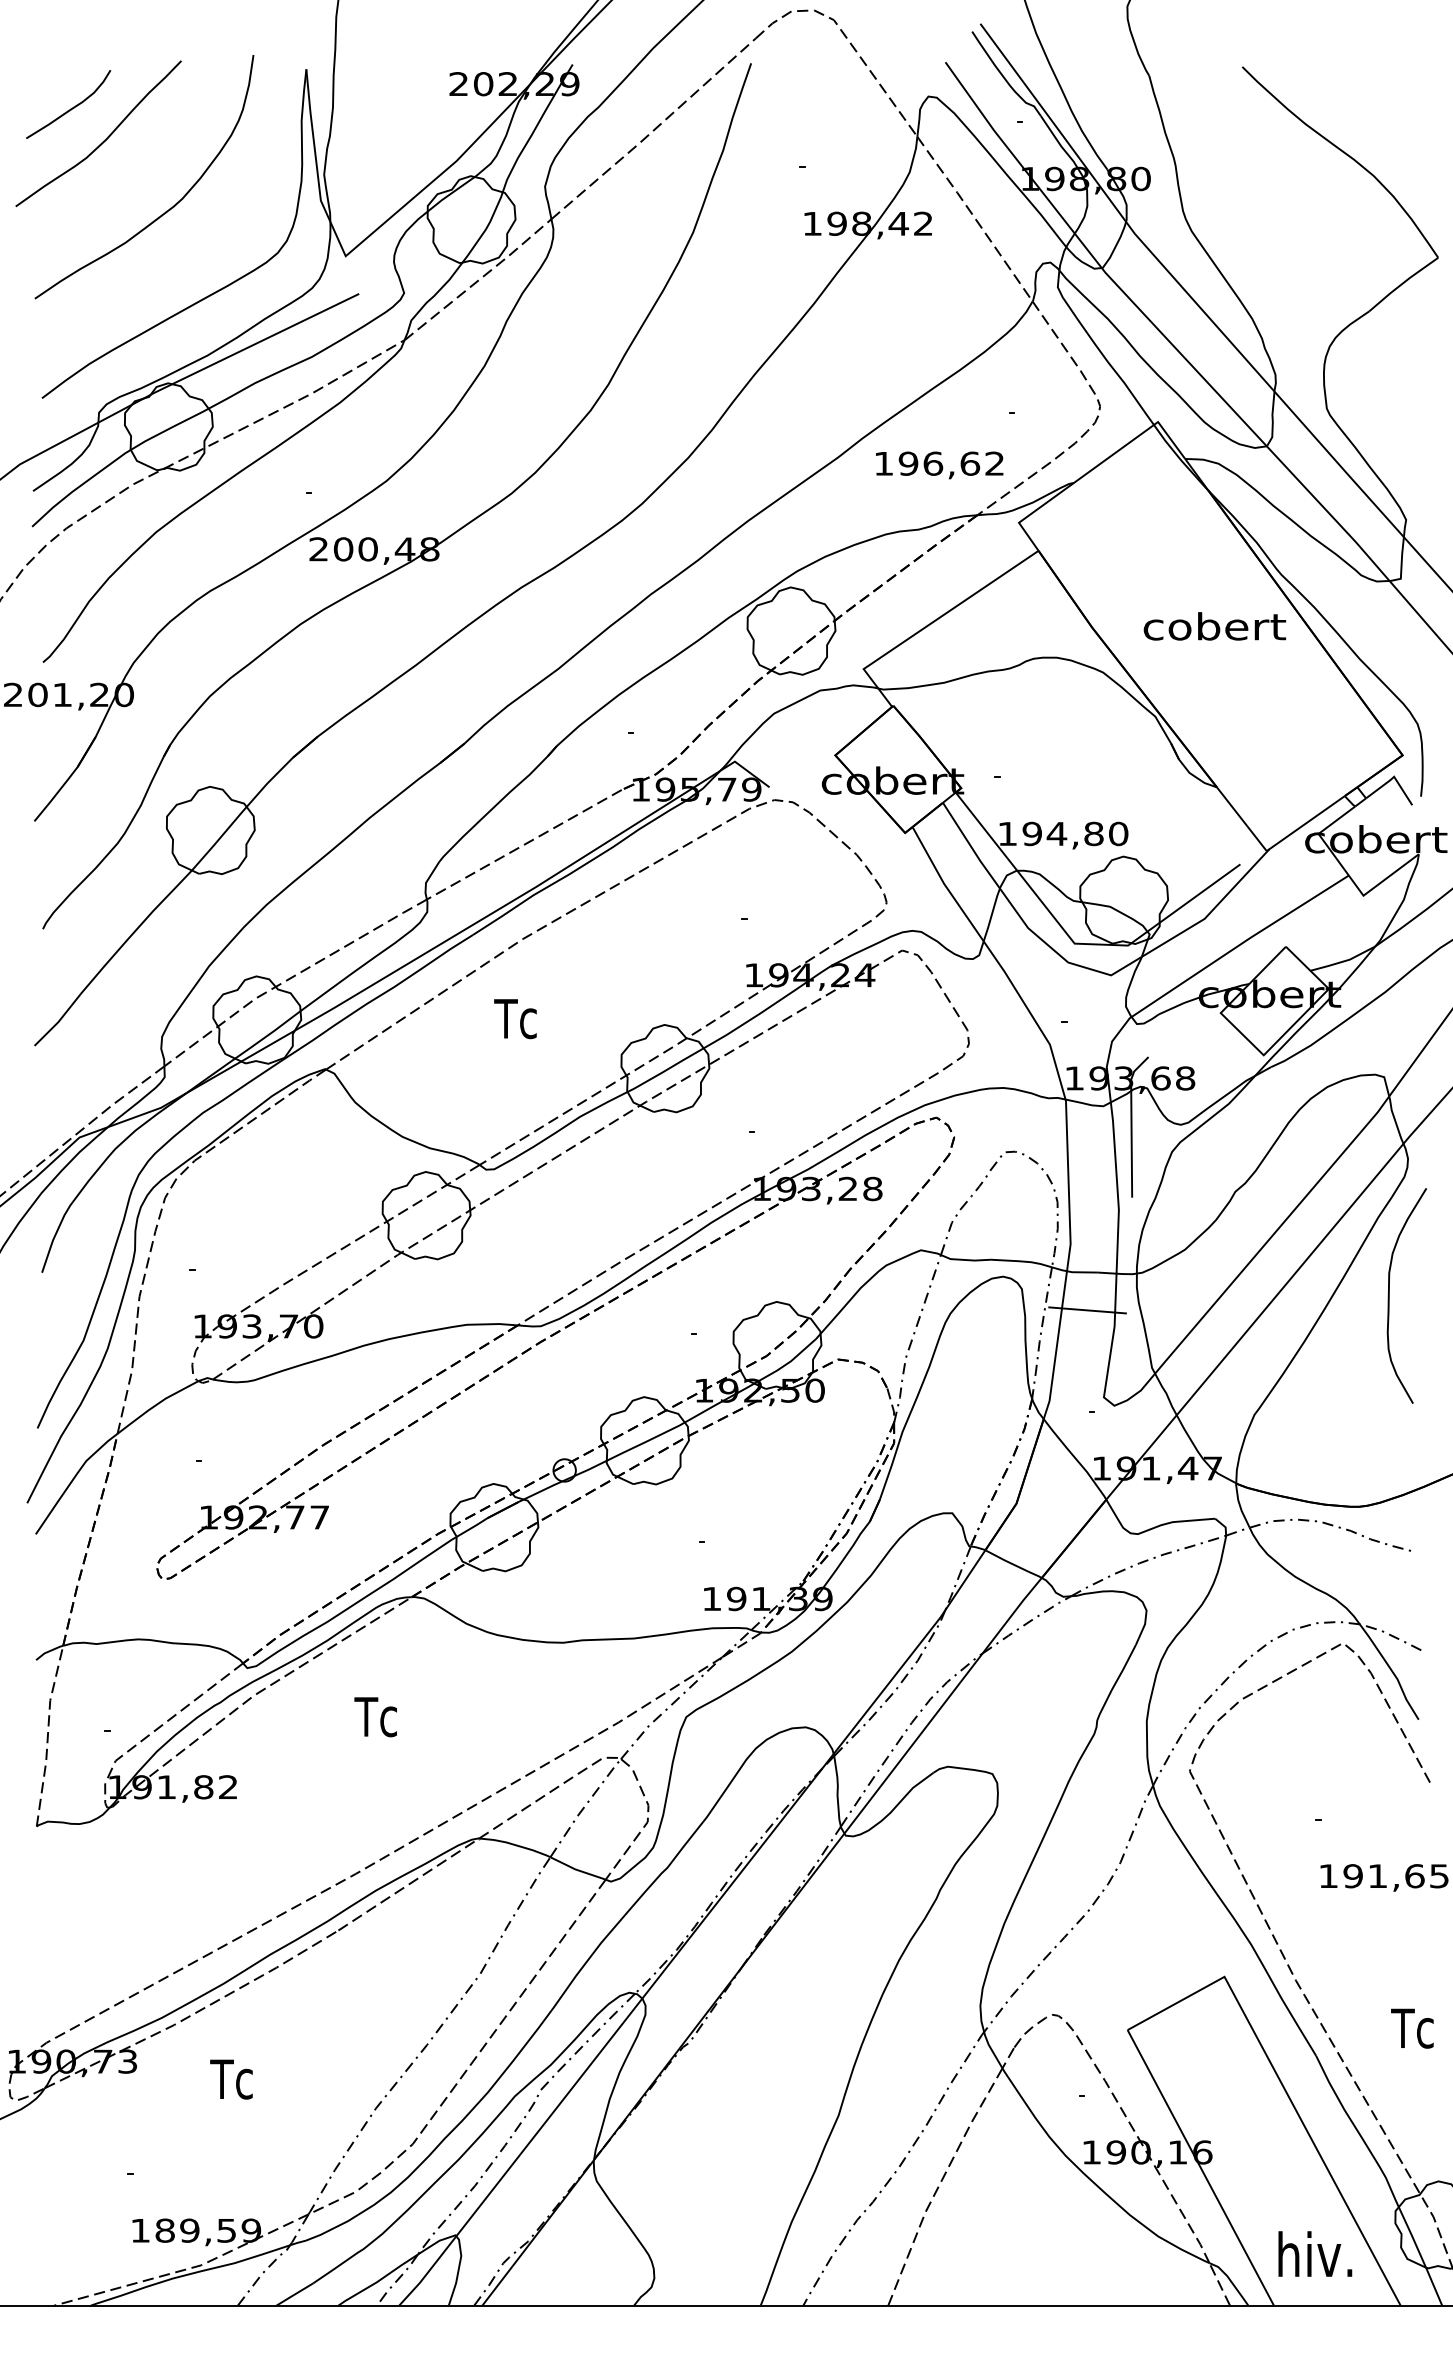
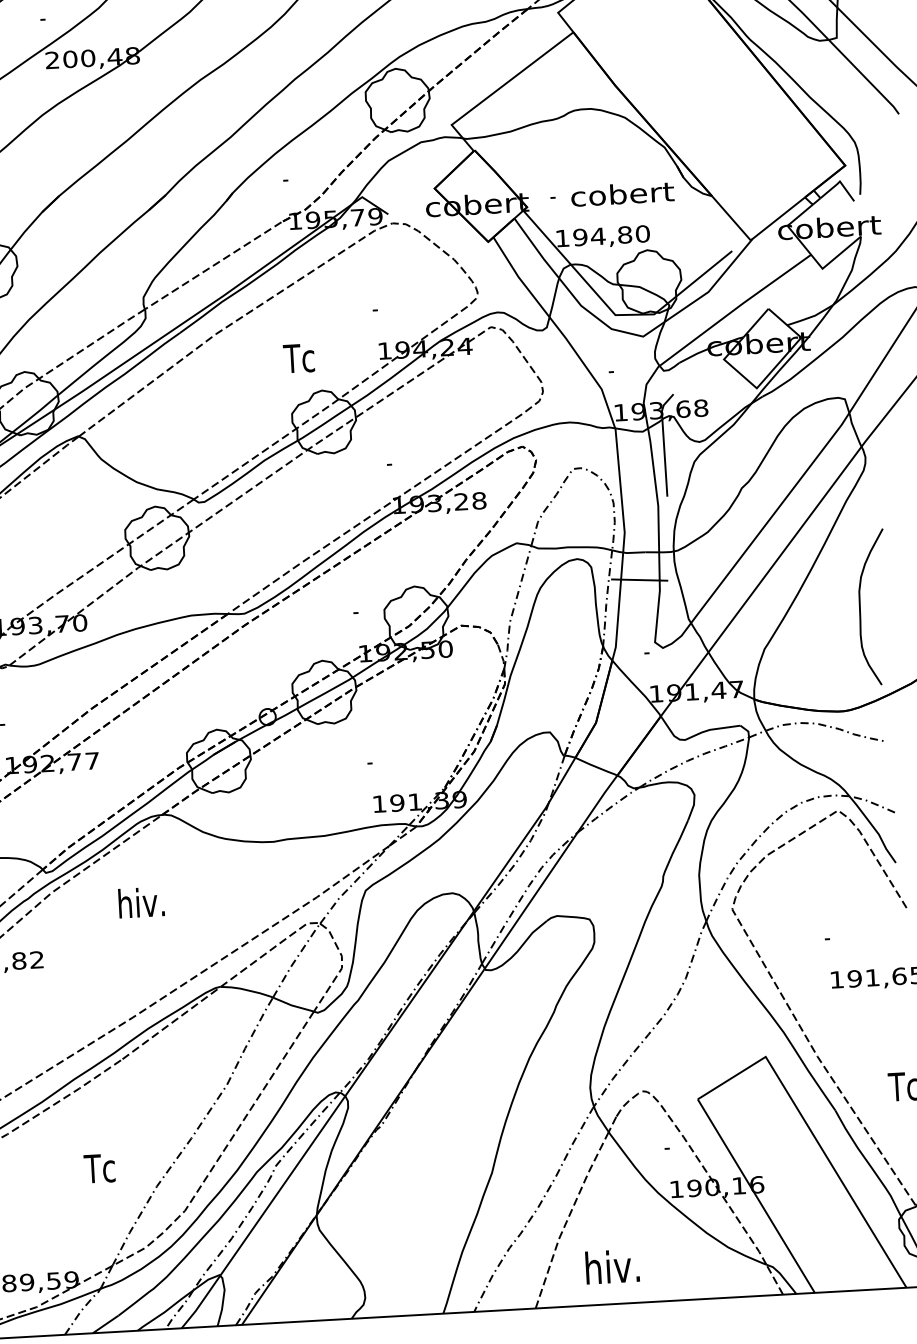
text: (1214, 626) -> (622, 194), moved
text: (515, 1019) -> (299, 358), moved
curve: (1389, 1295) -> (860, 607), moved
text: (376, 1716) -> (141, 902), Tc -> hiv.
text: (231, 2079) -> (99, 1168), moved
text: (1315, 2253) -> (612, 1266), moved

